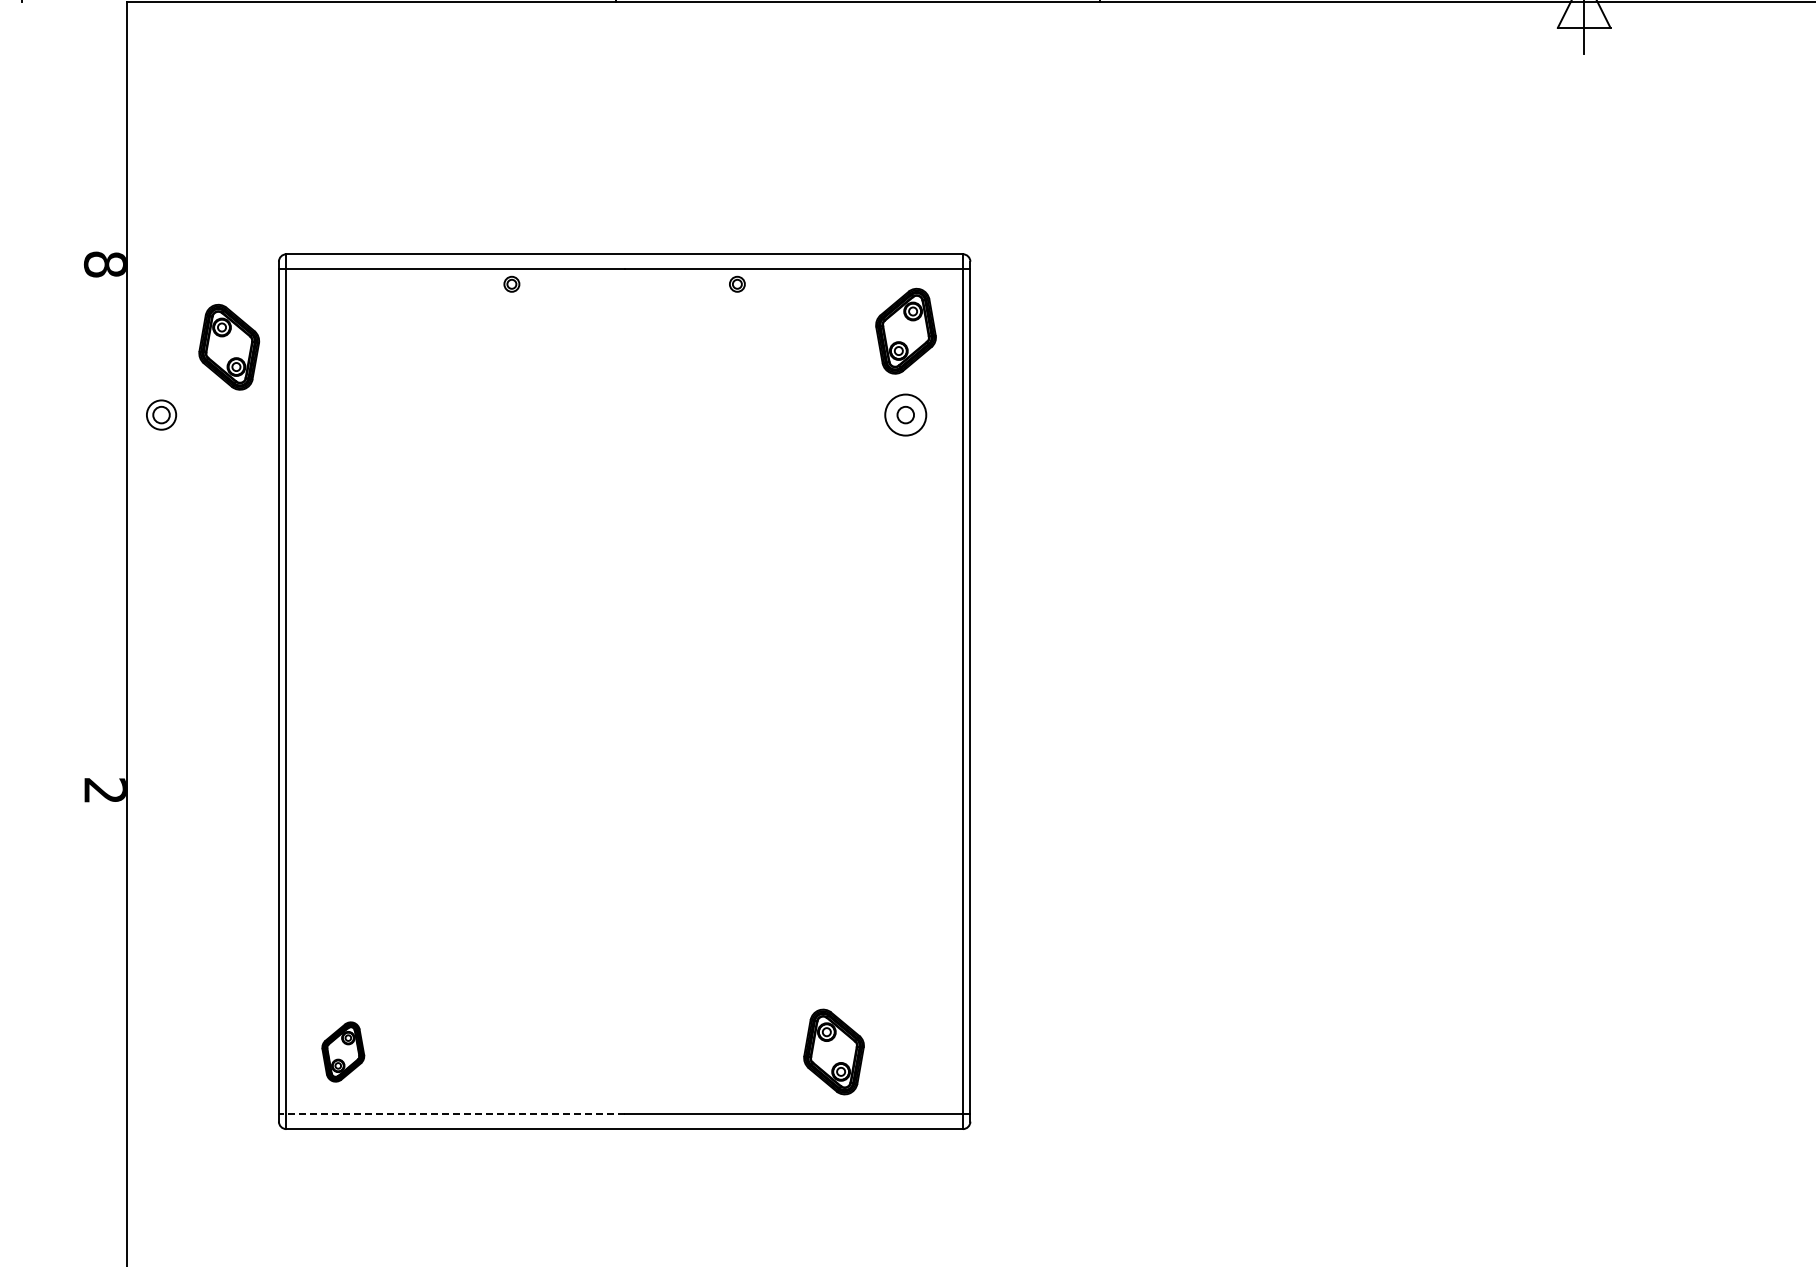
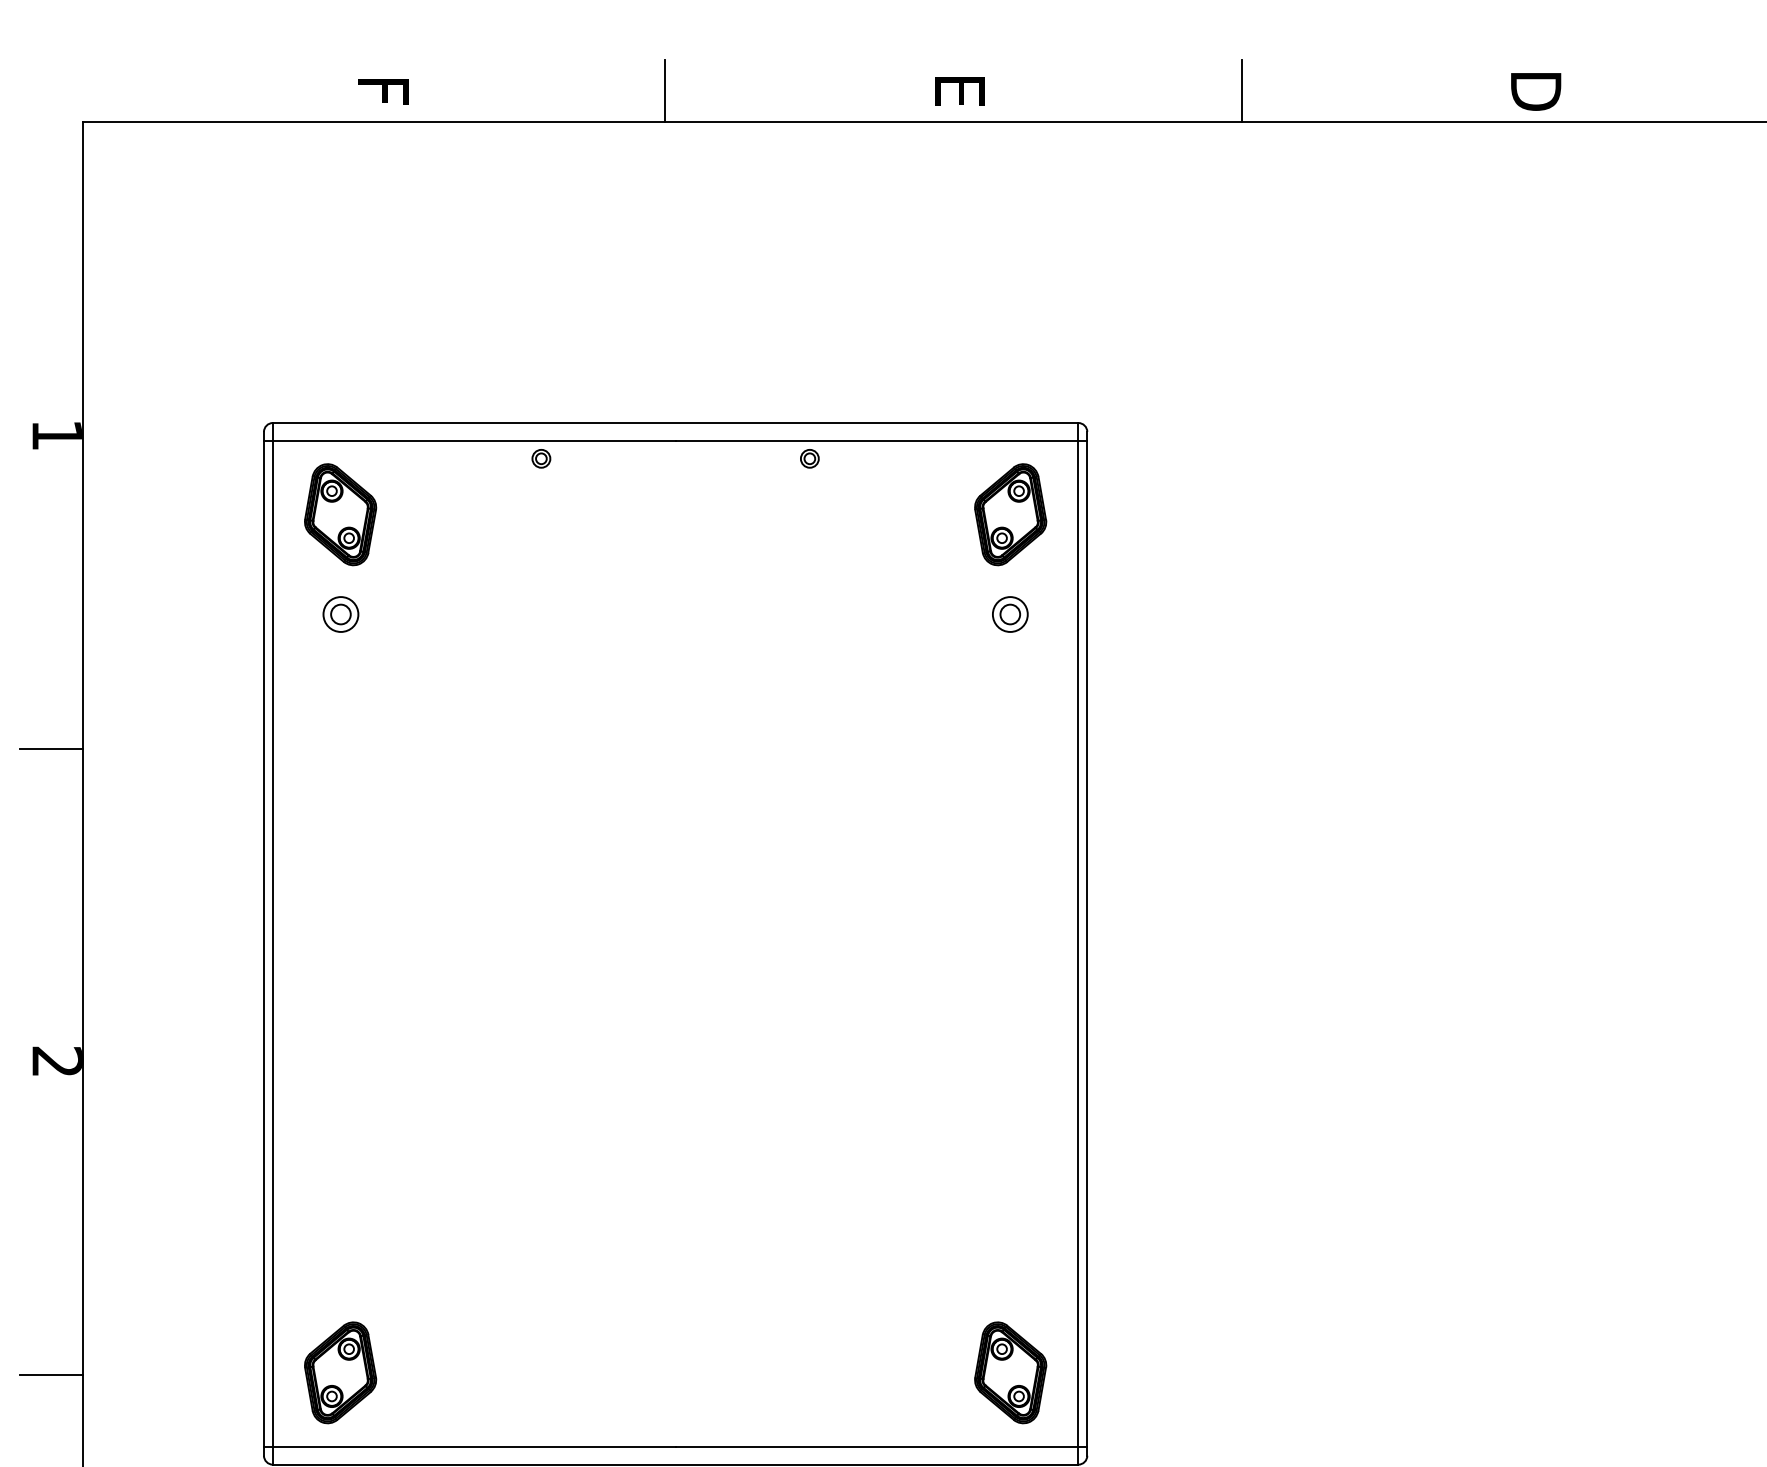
text: (104, 264) -> (56, 435), 8 -> 1
part: (229, 346) -> (340, 513), moved
part: (161, 414) -> (340, 613), moved
circle: (905, 414) -> (1010, 613), size x0.71
line: (100, 527) -> (51, 748), added
part: (343, 1051) -> (340, 1372), size x1.43
part: (833, 1051) -> (1010, 1372), moved
line: (100, 1053) -> (51, 1374), added
line: (451, 1114) -> (469, 1447), dashed -> solid

